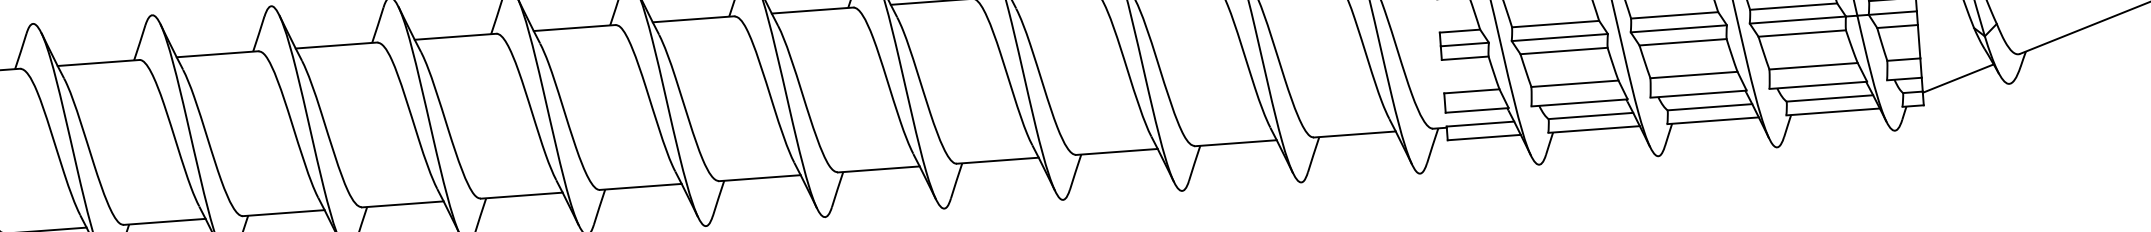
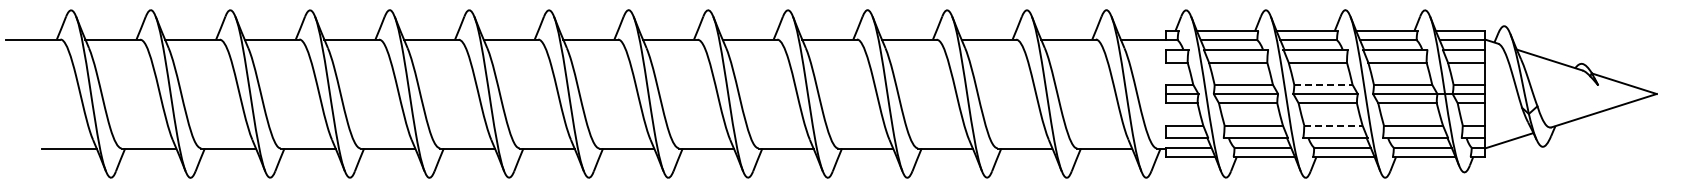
line: (1674, 14) -> (1323, 84), solid -> dashed
line: (1694, 75) -> (1333, 125), solid -> dashed

